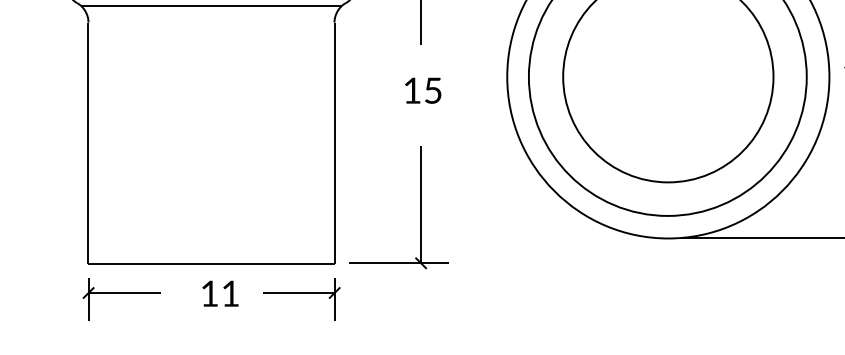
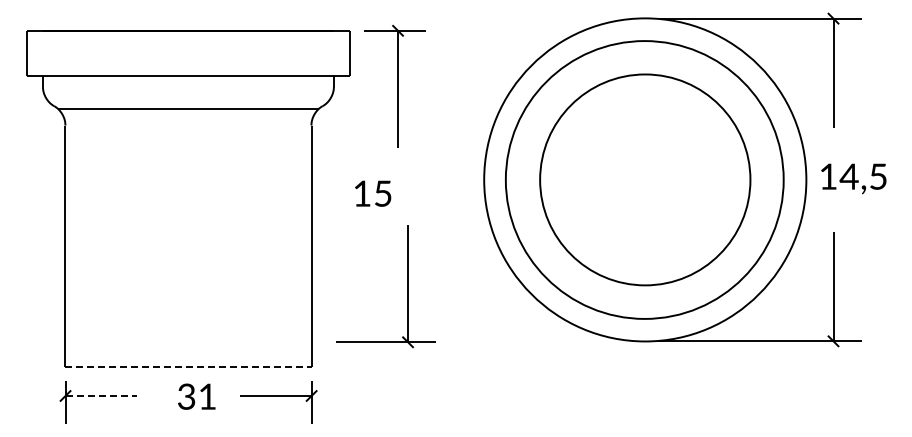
text: (423, 90) -> (373, 193), moved
part: (420, 207) -> (407, 286), moved
line: (211, 264) -> (188, 367), solid -> dashed
line: (124, 292) -> (101, 395), solid -> dashed
text: (209, 293) -> (186, 396), 11 -> 31

